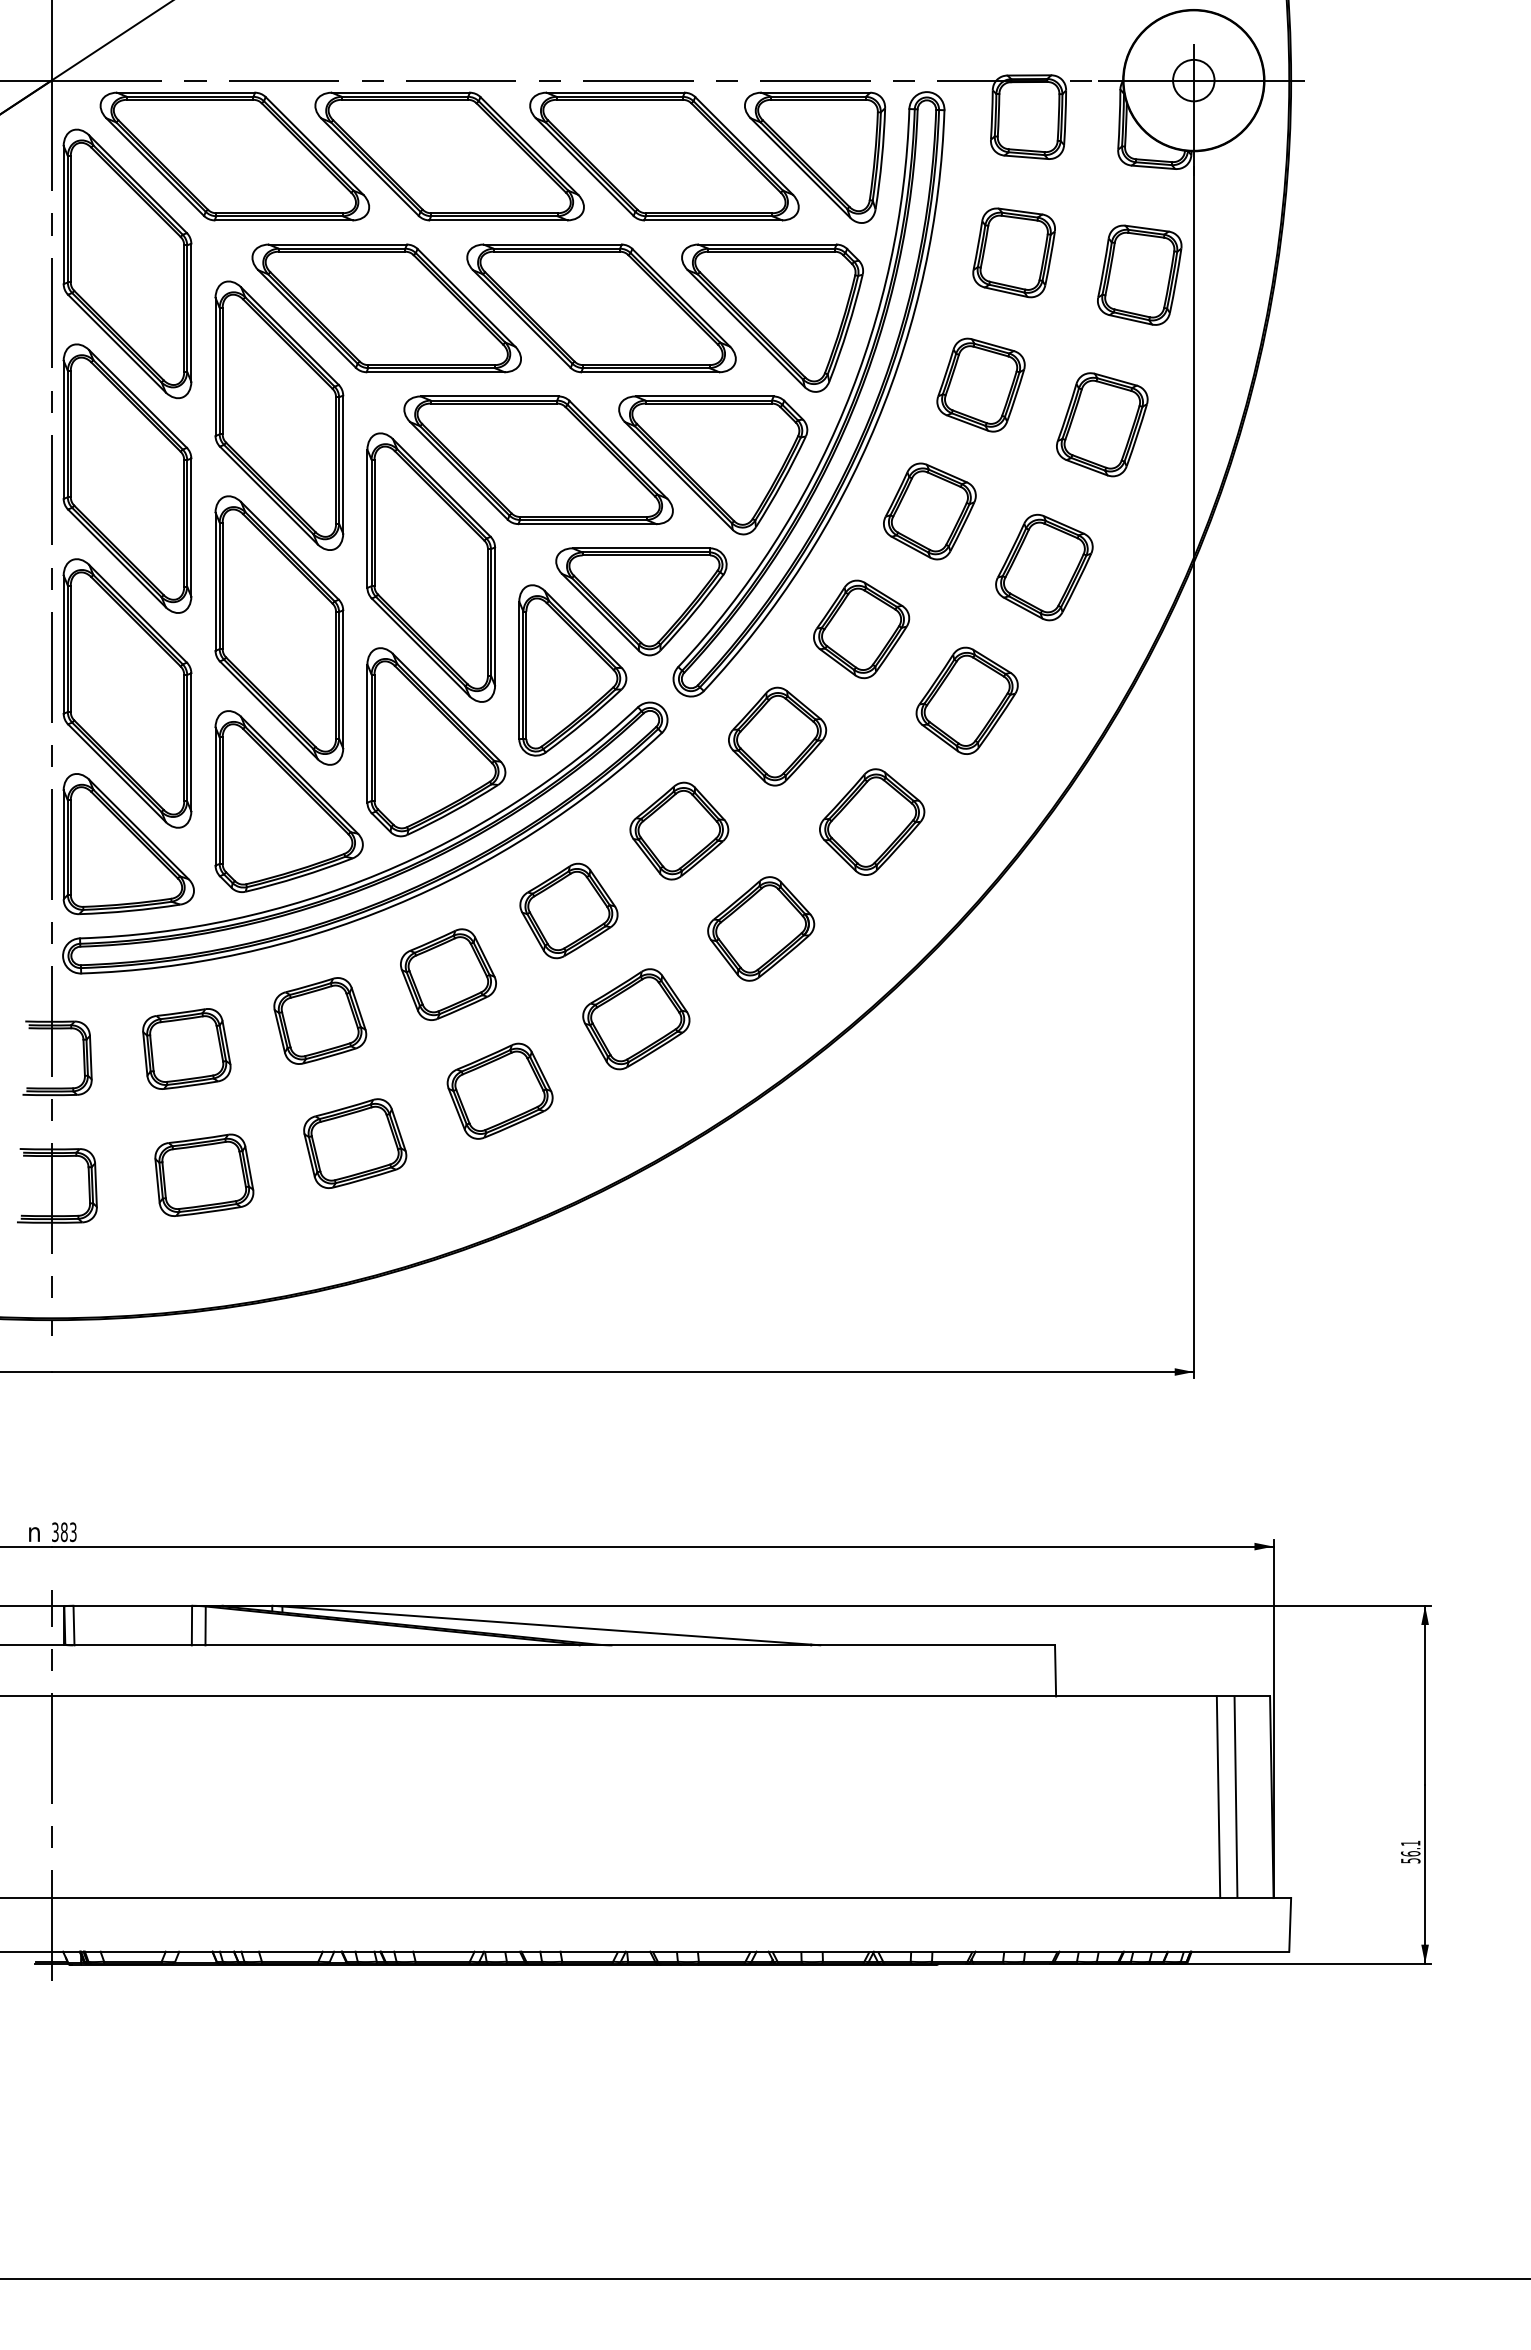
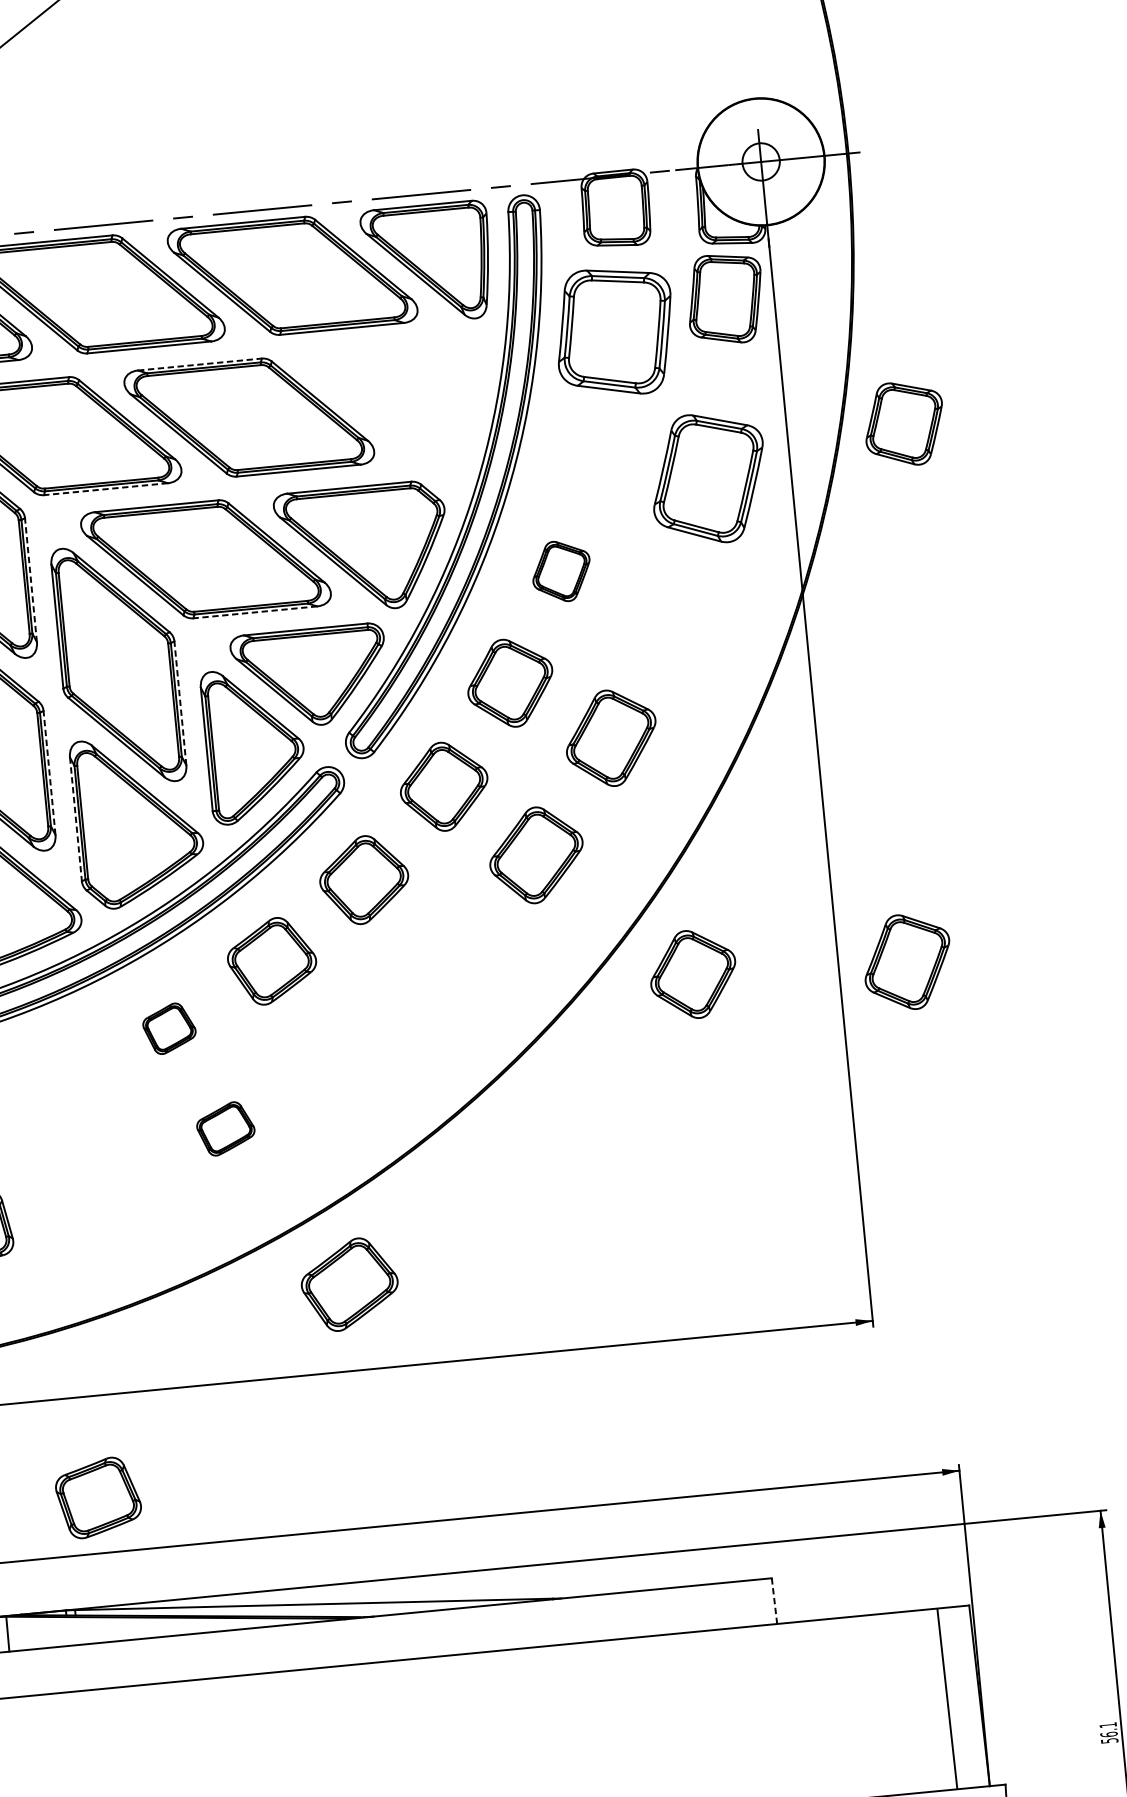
line: (553, 244) -> (200, 364), solid -> dashed
part: (1013, 252) -> (614, 331), size x1.6
part: (1139, 274) -> (725, 298), moved
part: (772, 317) -> (403, 410), removed
line: (435, 372) -> (105, 489), solid -> dashed
part: (980, 384) -> (903, 423), moved
part: (1102, 424) -> (708, 478), size x1.4
line: (343, 464) -> (31, 579), solid -> dashed
part: (929, 511) -> (561, 571), size x0.7
line: (586, 524) -> (254, 612), solid -> dashed
part: (1044, 567) -> (907, 962), moved
line: (495, 616) -> (180, 703), solid -> dashed
line: (343, 678) -> (49, 772), solid -> dashed
line: (367, 734) -> (76, 820), solid -> dashed
part: (761, 928) -> (446, 960), removed
part: (1032, 970) -> (693, 974), added
part: (448, 974) -> (169, 1028), size x0.6
part: (636, 1019) -> (349, 1284), moved
part: (320, 1020) -> (98, 1497), moved
part: (499, 1090) -> (225, 1128), size x0.6
part: (355, 1143) -> (100, 1188), removed
line: (1055, 1670) -> (774, 1600), solid -> dashed
line: (1218, 1797) -> (931, 1700), removed

